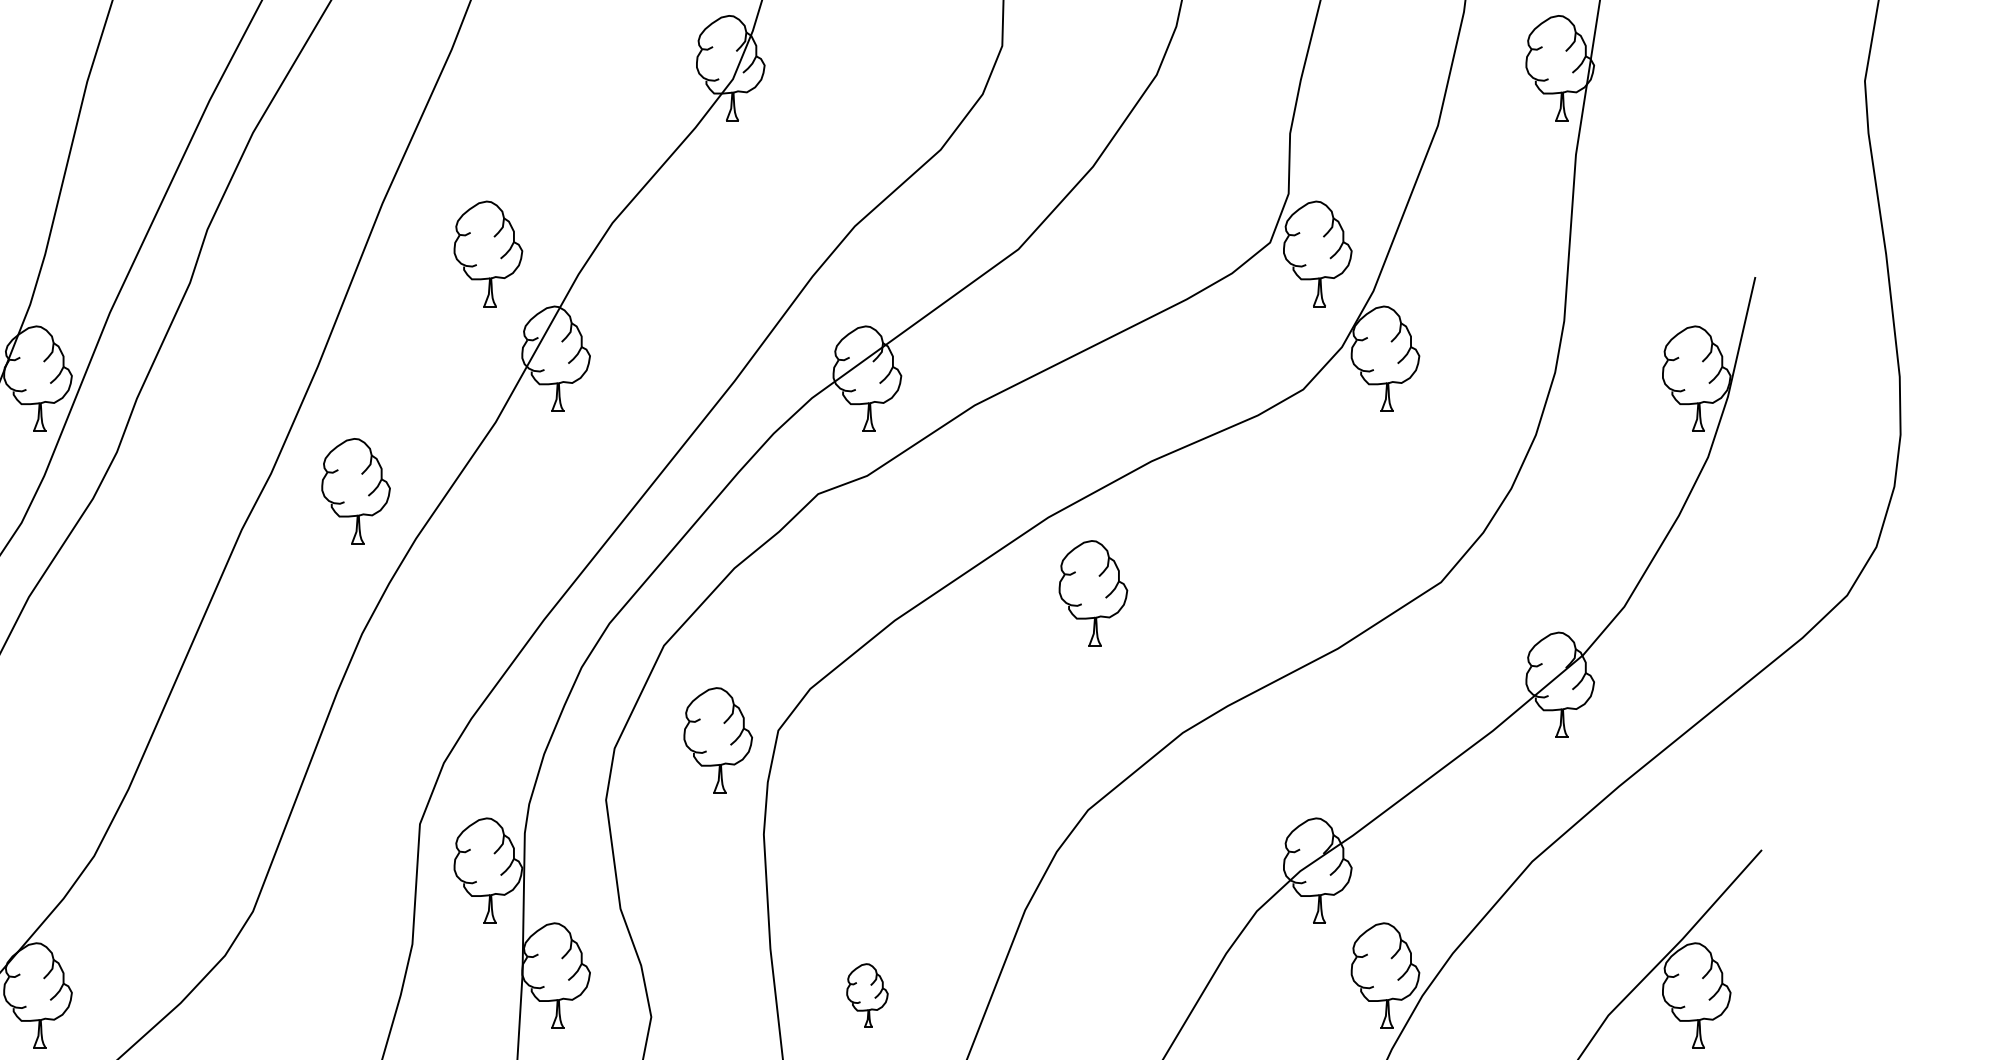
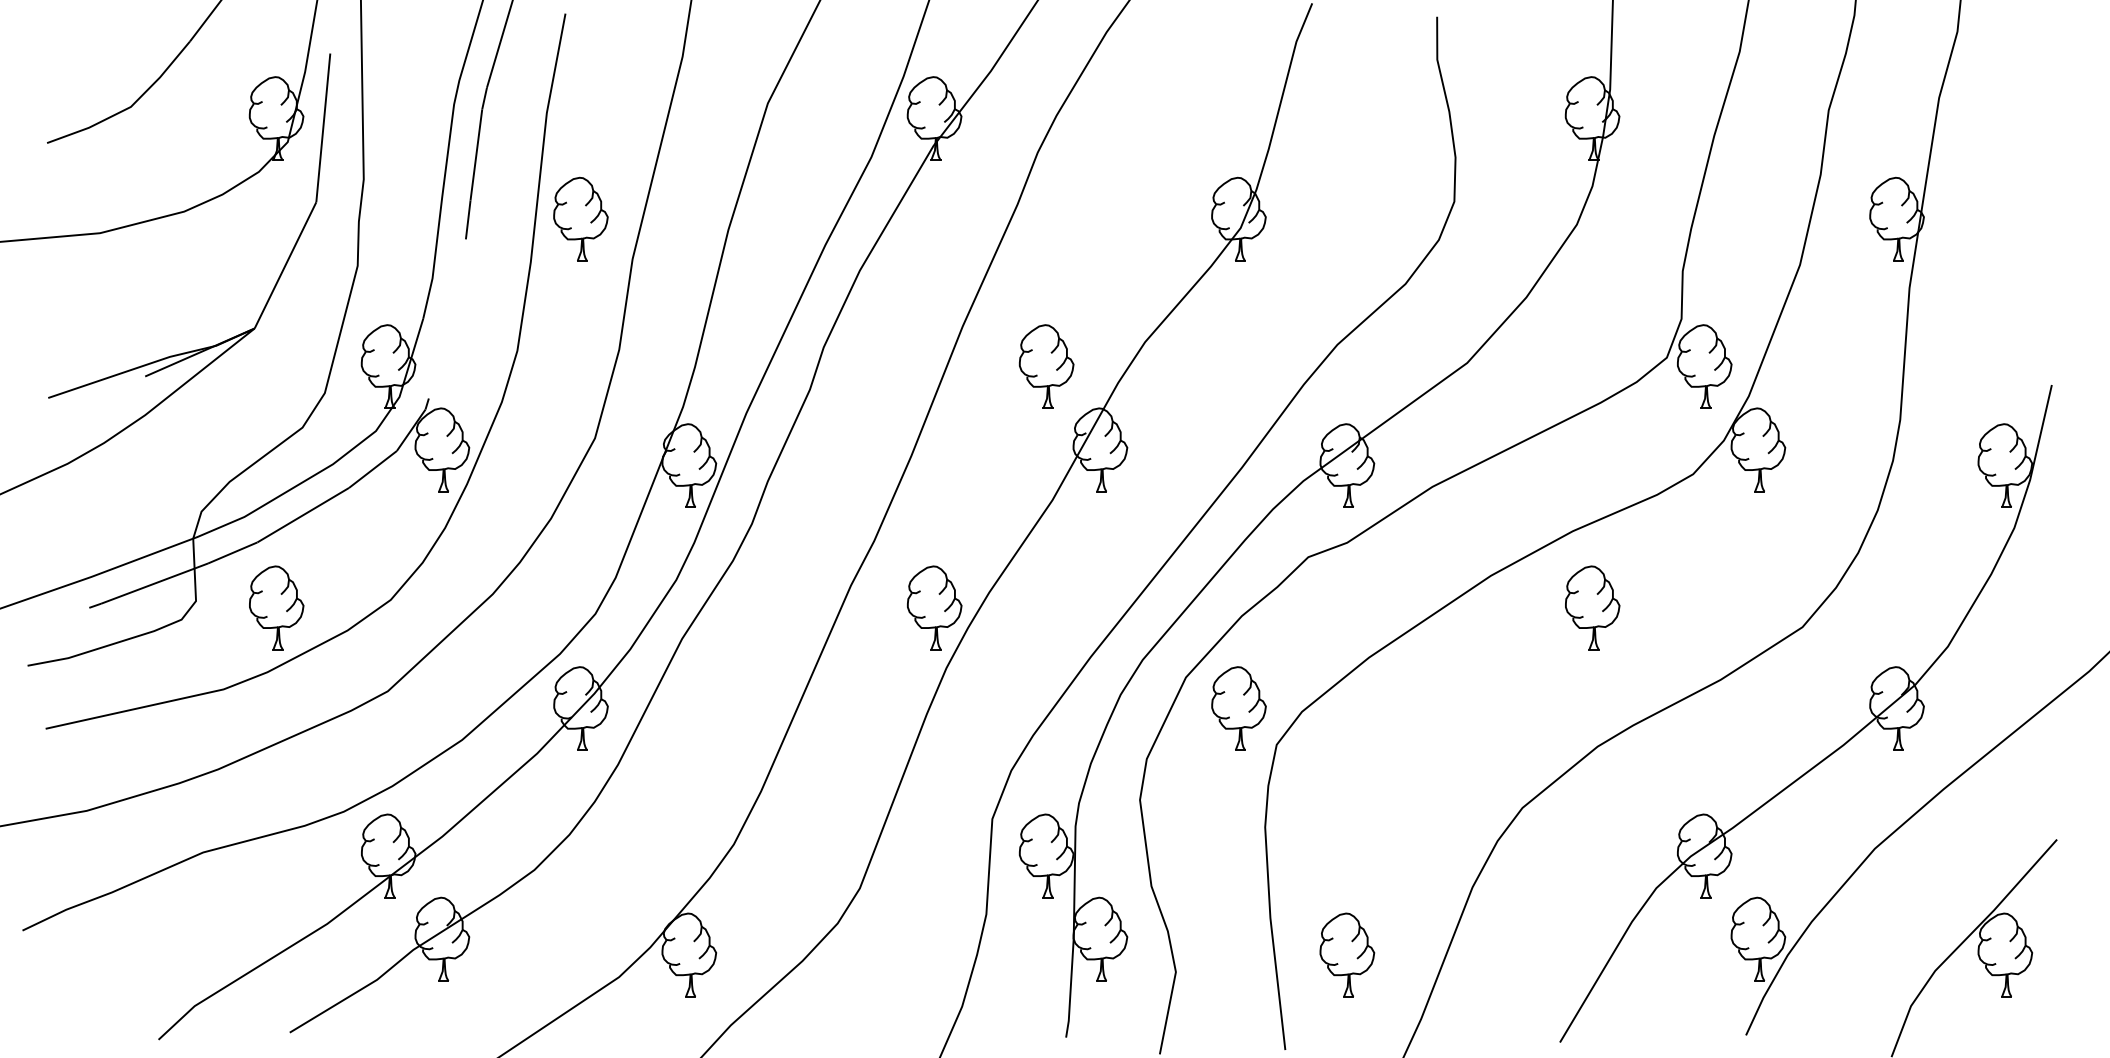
part: (355, 490) -> (934, 607), moved
part: (1093, 592) -> (1592, 607), moved
part: (717, 740) -> (1238, 708), moved
part: (867, 994) -> (1347, 954), size x1.67

